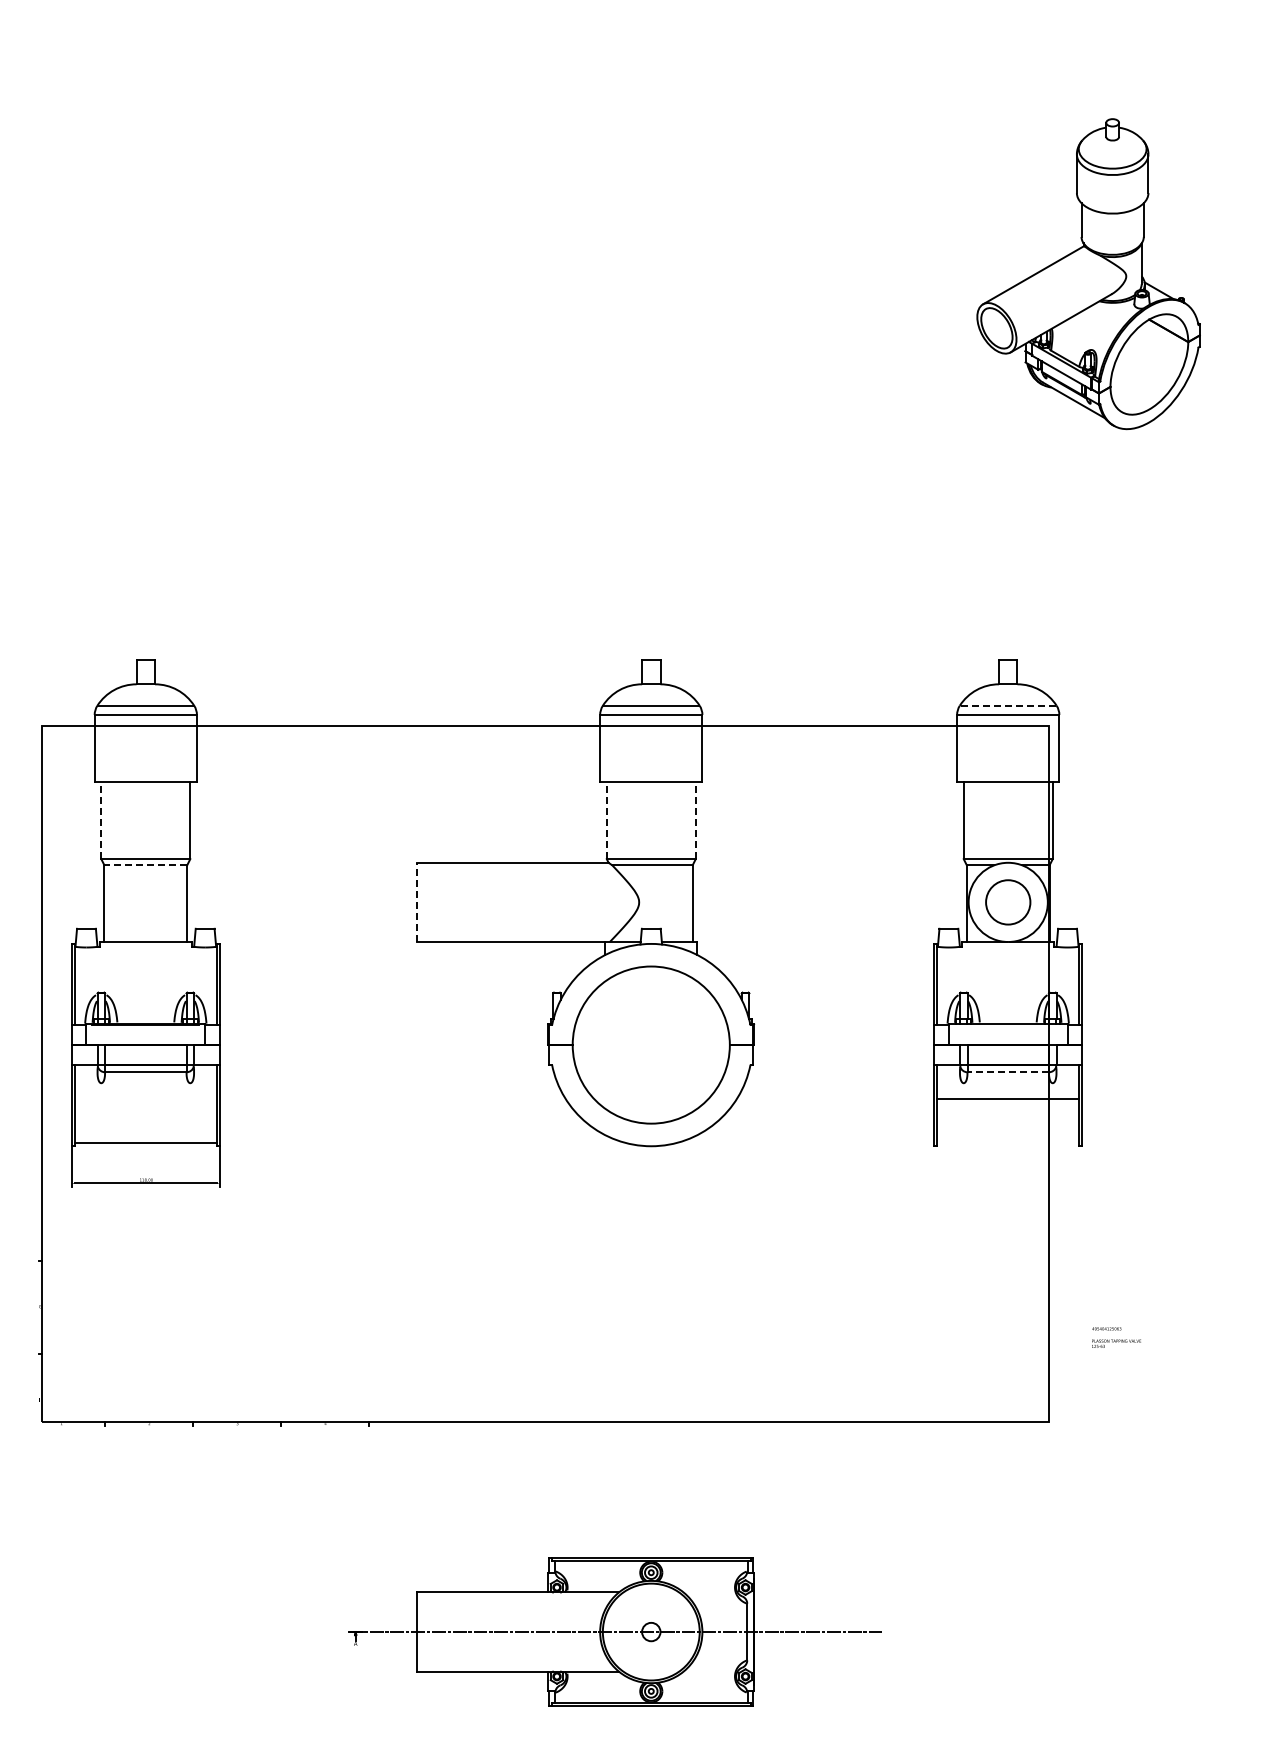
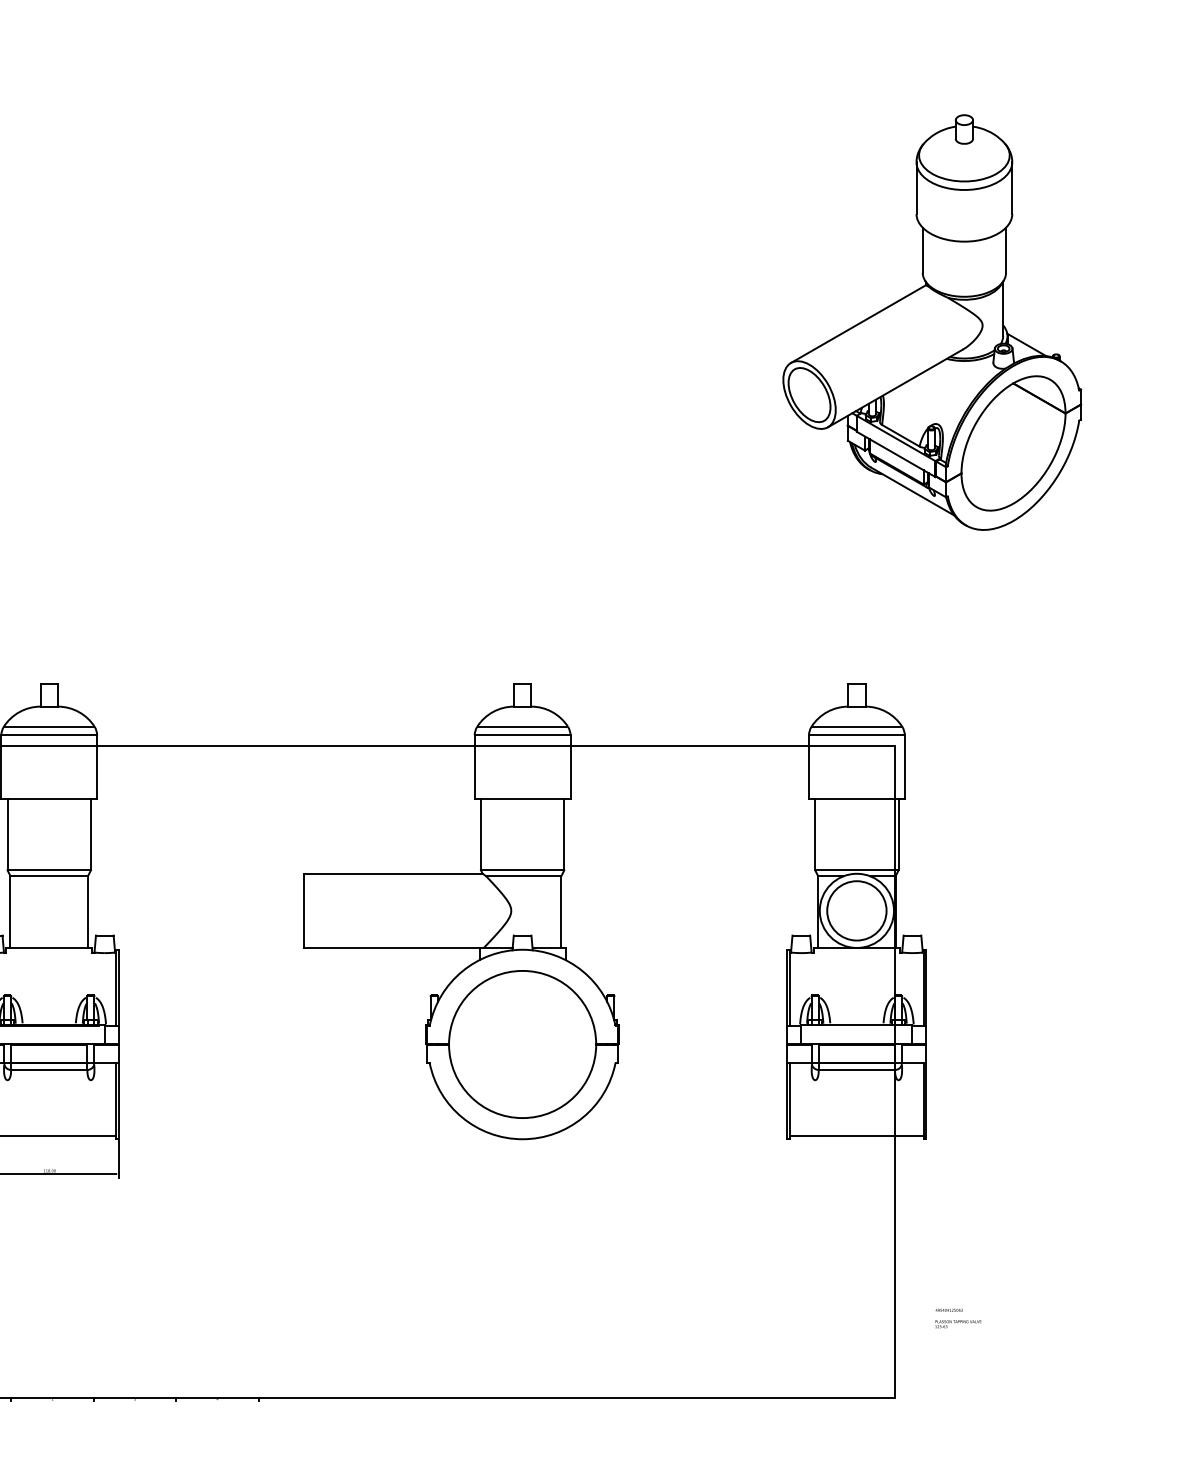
part: (1088, 273) -> (932, 321), size x1.43
line: (1008, 705) -> (857, 726), dashed -> solid
line: (101, 820) -> (7, 834), dashed -> solid
line: (606, 820) -> (480, 834), dashed -> solid
line: (695, 820) -> (564, 834), dashed -> solid
line: (145, 865) -> (48, 876), dashed -> solid
line: (417, 902) -> (303, 910), dashed -> solid
circle: (1007, 902) -> (856, 910), size x1.43
line: (1008, 1072) -> (857, 1070), dashed -> solid
line: (1008, 1099) -> (857, 1136), moved

